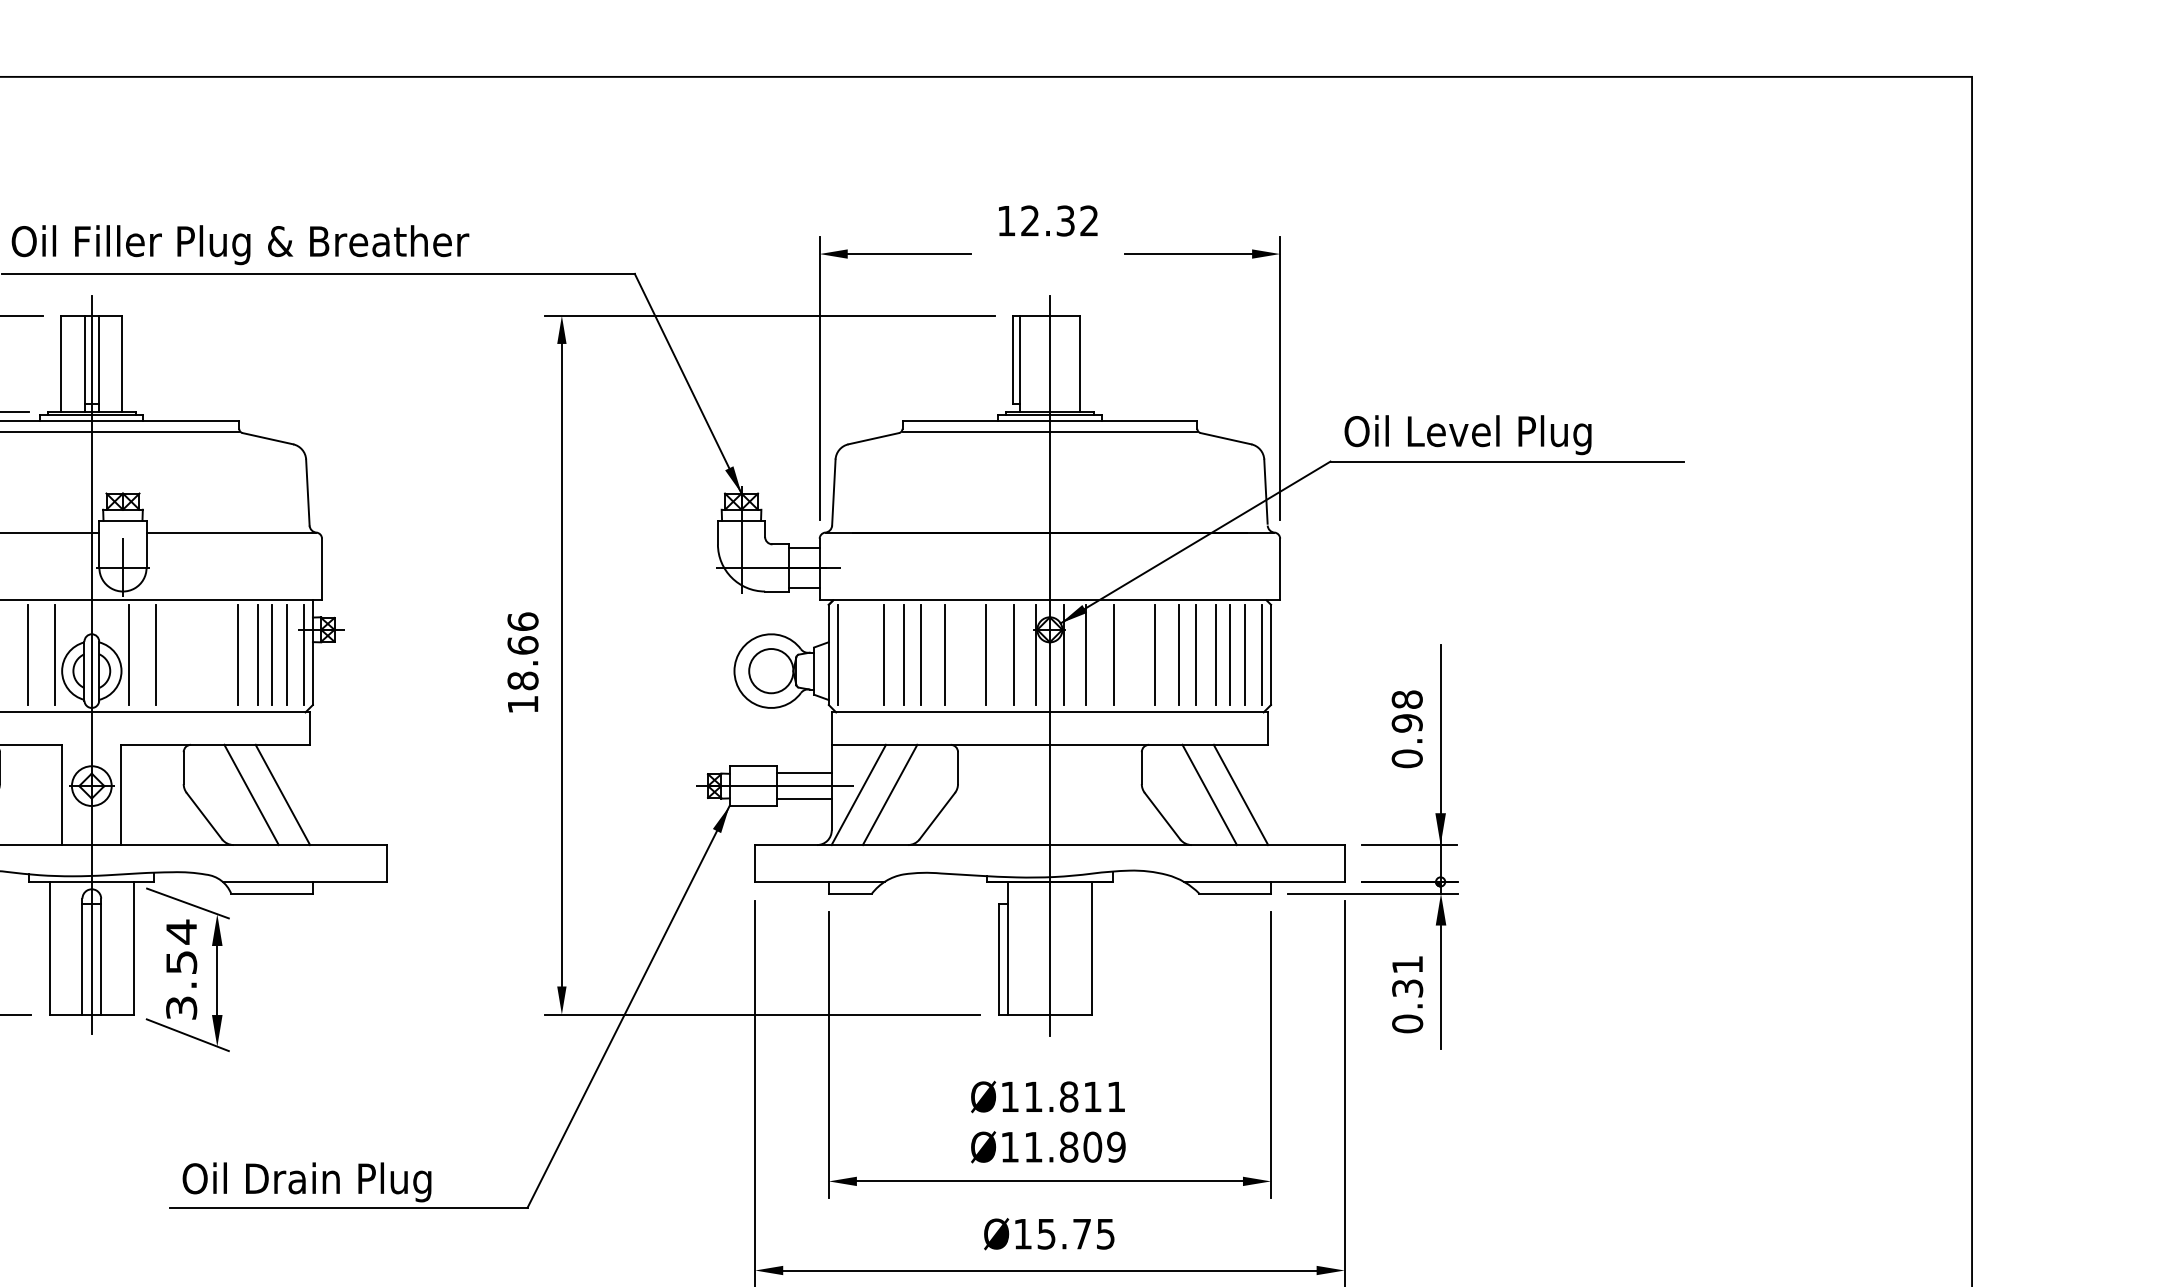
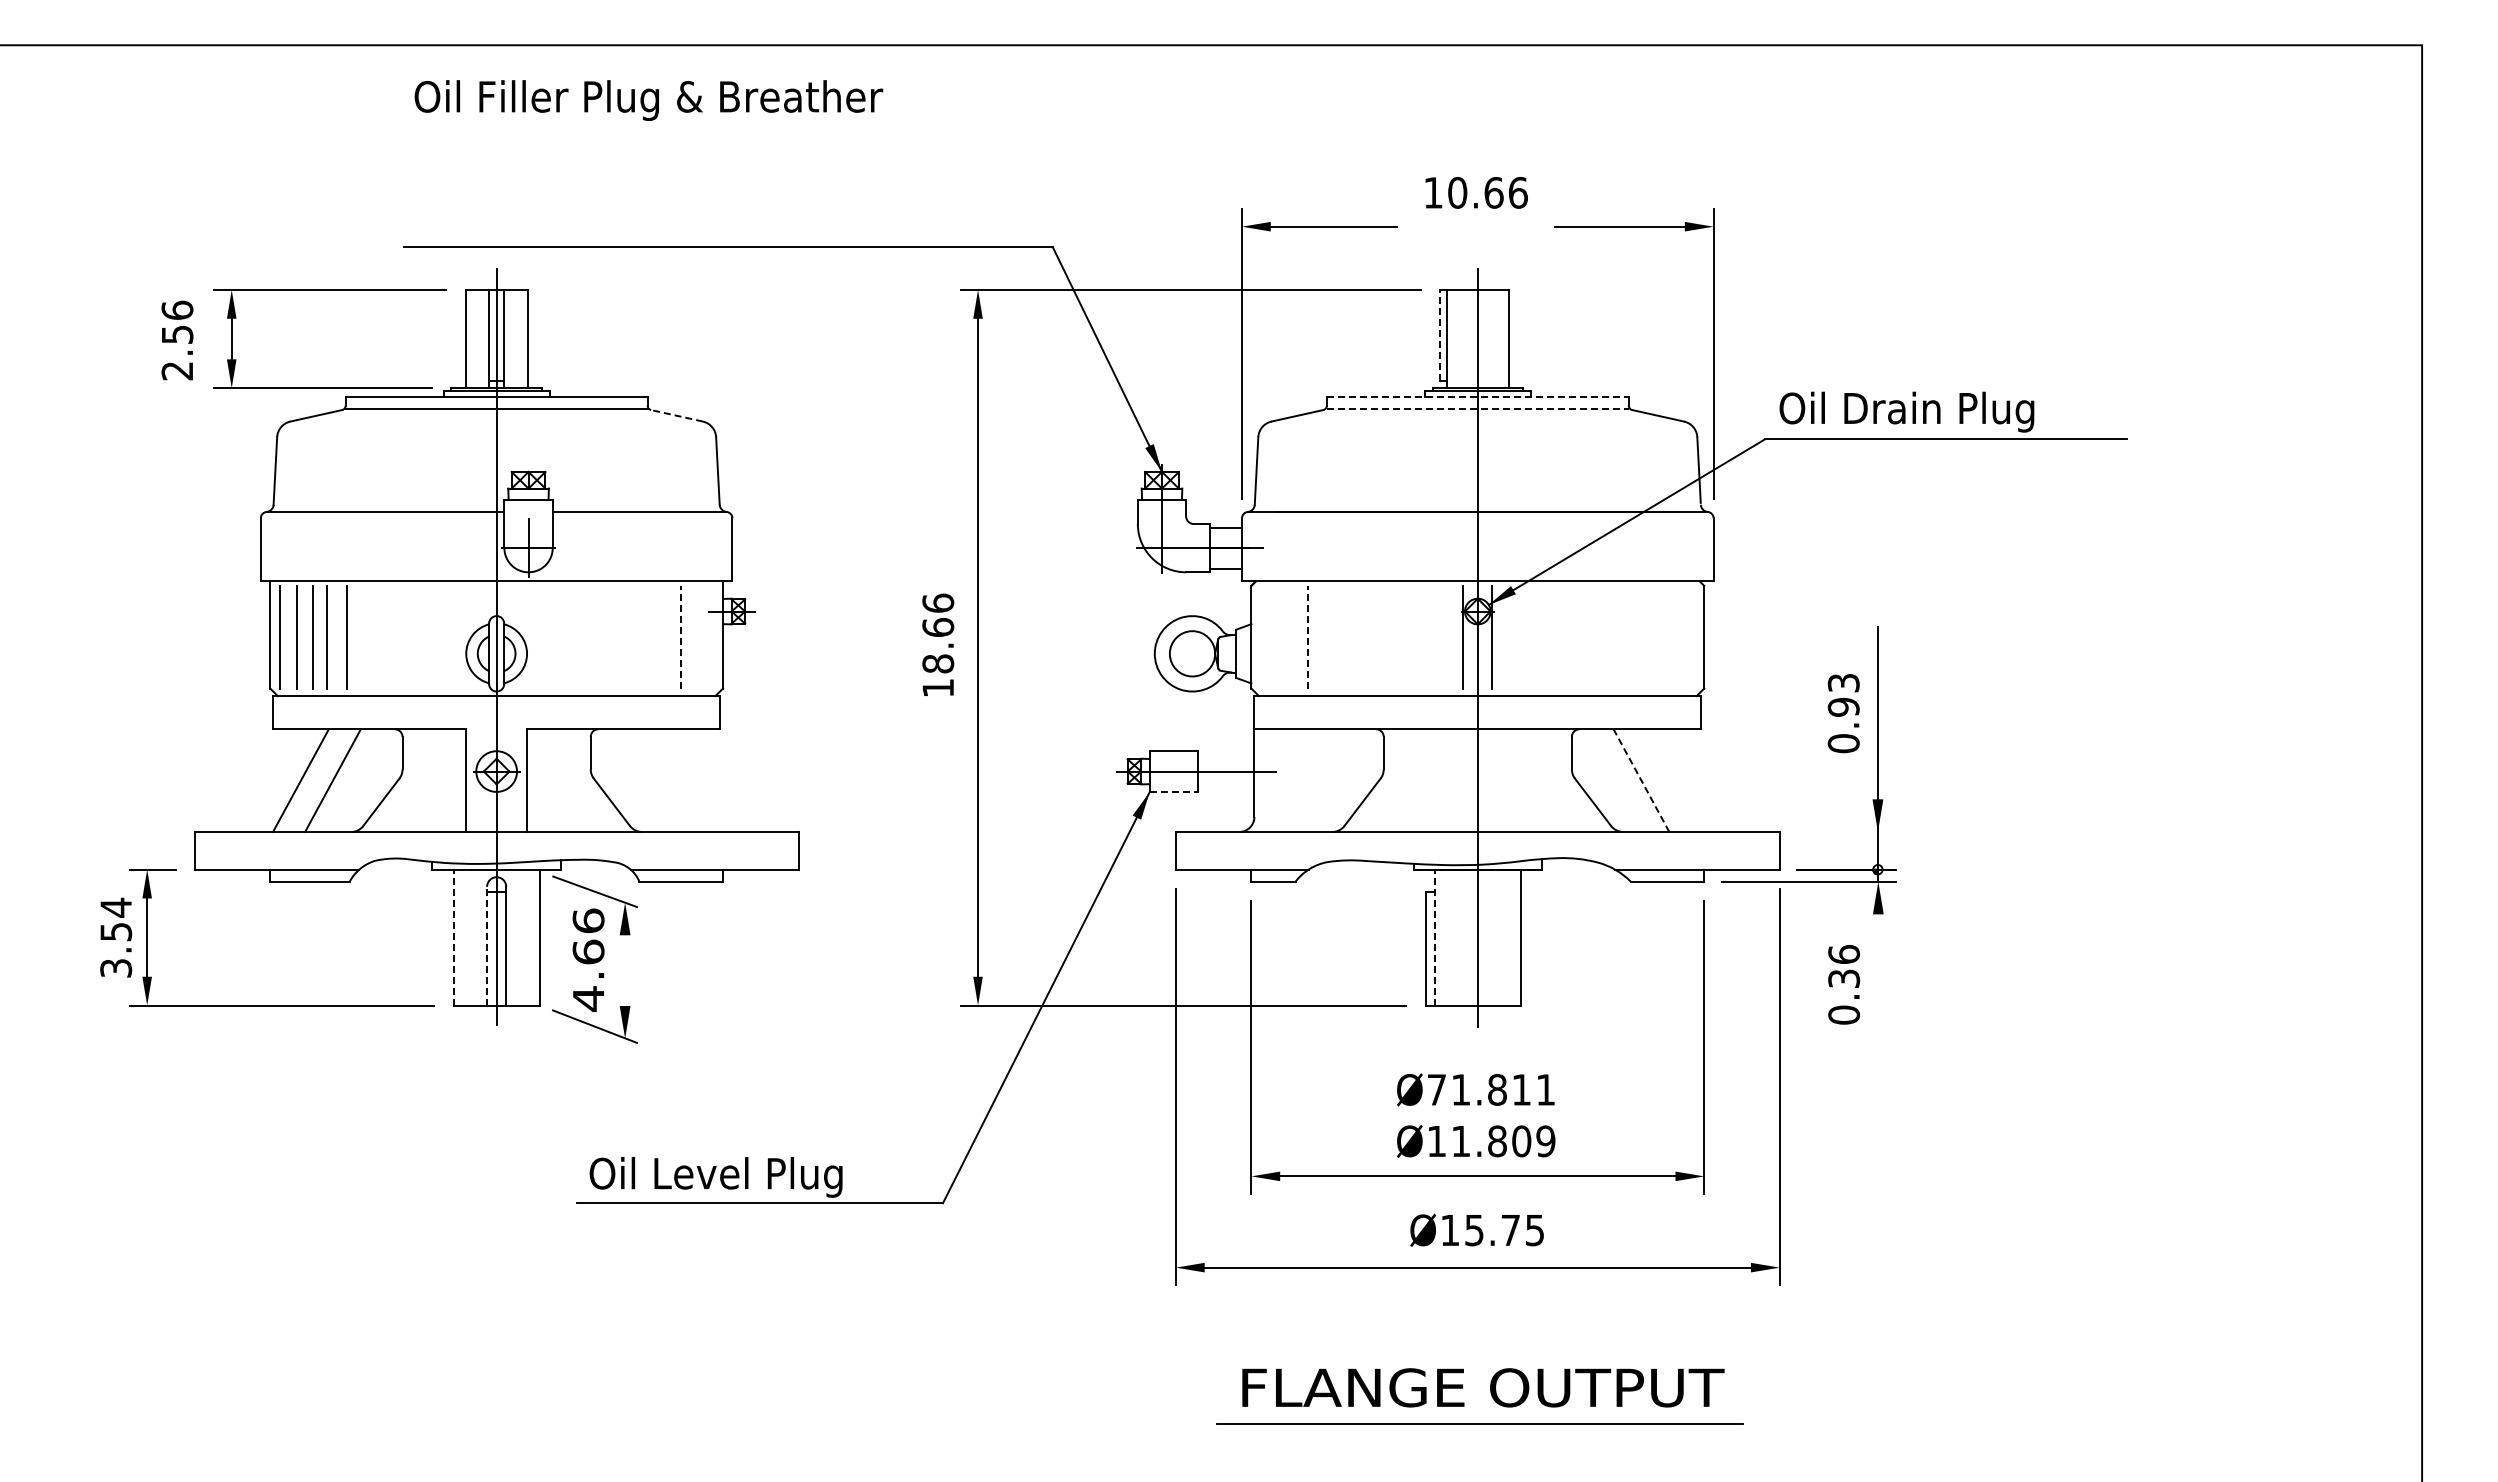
text: (1059, 220) -> (1487, 192), 12.32 -> 10.66
text: (240, 245) -> (648, 100), moved
line: (1013, 359) -> (1440, 334), solid -> dashed
line: (1049, 420) -> (1477, 397), solid -> dashed
line: (1049, 432) -> (1477, 409), solid -> dashed
text: (1502, 434) -> (1941, 411), Oil Level Plug -> Oil Drain Plug
line: (268, 438) -> (677, 415), solid -> dashed
line: (28, 654) -> (431, 636), removed
line: (54, 654) -> (458, 636), removed
line: (128, 654) -> (534, 636), removed
line: (155, 654) -> (561, 636), removed
line: (238, 654) -> (646, 636), removed
line: (257, 654) -> (666, 636), removed
line: (271, 654) -> (680, 636), solid -> dashed
line: (286, 654) -> (696, 636), removed
line: (303, 654) -> (713, 636), removed
line: (837, 654) -> (1260, 636), removed
line: (883, 654) -> (1307, 636), solid -> dashed
line: (904, 654) -> (1328, 636), removed
line: (920, 654) -> (1345, 636), removed
line: (945, 654) -> (1370, 636), removed
line: (986, 654) -> (1412, 636), removed
line: (1013, 654) -> (1440, 636), removed
line: (1085, 654) -> (1514, 636), removed
line: (1114, 654) -> (1543, 636), removed
line: (1154, 654) -> (1584, 636), removed
line: (1178, 654) -> (1609, 636), removed
line: (1196, 654) -> (1627, 636), removed
line: (1215, 654) -> (1647, 636), removed
line: (1229, 654) -> (1661, 636), removed
line: (1244, 654) -> (1677, 636), removed
line: (1261, 654) -> (1694, 636), removed
text: (1407, 699) -> (1843, 682), 0.98 -> 0.93
line: (804, 773) -> (1226, 758), removed
line: (251, 794) -> (660, 780), removed
line: (283, 794) -> (692, 780), removed
line: (858, 794) -> (1281, 780), removed
line: (890, 794) -> (1314, 780), removed
line: (1209, 794) -> (1641, 780), solid -> dashed
line: (1241, 794) -> (1673, 780), removed
line: (804, 798) -> (1226, 784), removed
line: (753, 805) -> (1174, 791), solid -> dashed
line: (1408, 844) -> (1845, 831), removed
line: (49, 948) -> (453, 937), solid -> dashed
line: (1007, 948) -> (1434, 937), solid -> dashed
line: (82, 955) -> (487, 945), solid -> dashed
text: (1407, 963) -> (1844, 953), 0.31 -> 0.36
text: (181, 969) -> (588, 959), 3.54 -> 4.66
line: (217, 980) -> (625, 970), removed
line: (1441, 987) -> (1878, 977), removed
text: (1009, 1096) -> (1436, 1089), 11.811^M^JØ11.809 -> 71.811^M^JØ11.809
text: (340, 1182) -> (751, 1177), Oil Drain Plug -> Oil Level Plug

